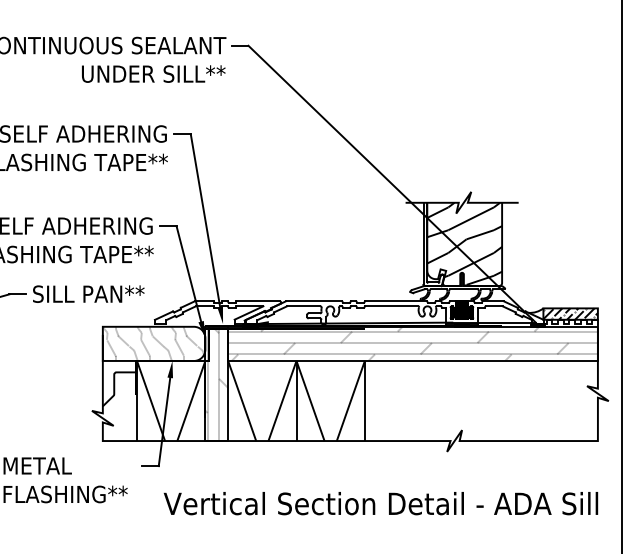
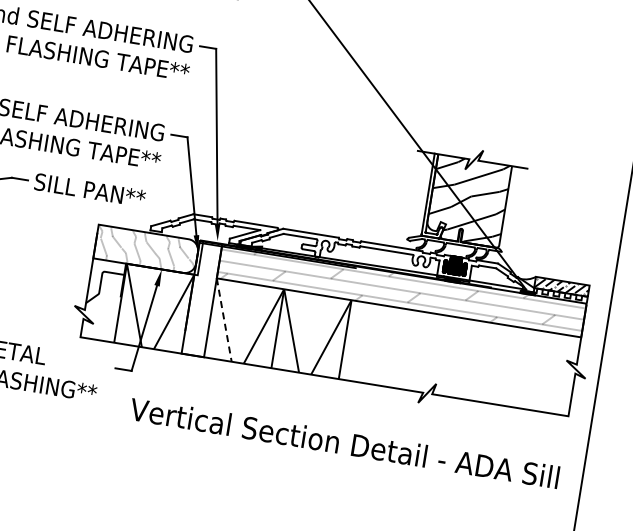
hatch: (216, 383) -> (201, 298), removed
line: (242, 401) -> (224, 320), solid -> dashed

